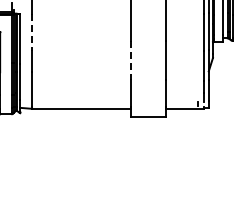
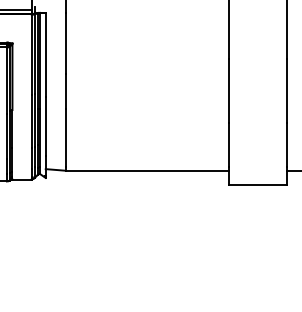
line: (32, 32) -> (66, 43), dashed -> solid
line: (130, 61) -> (228, 92), dashed -> solid

